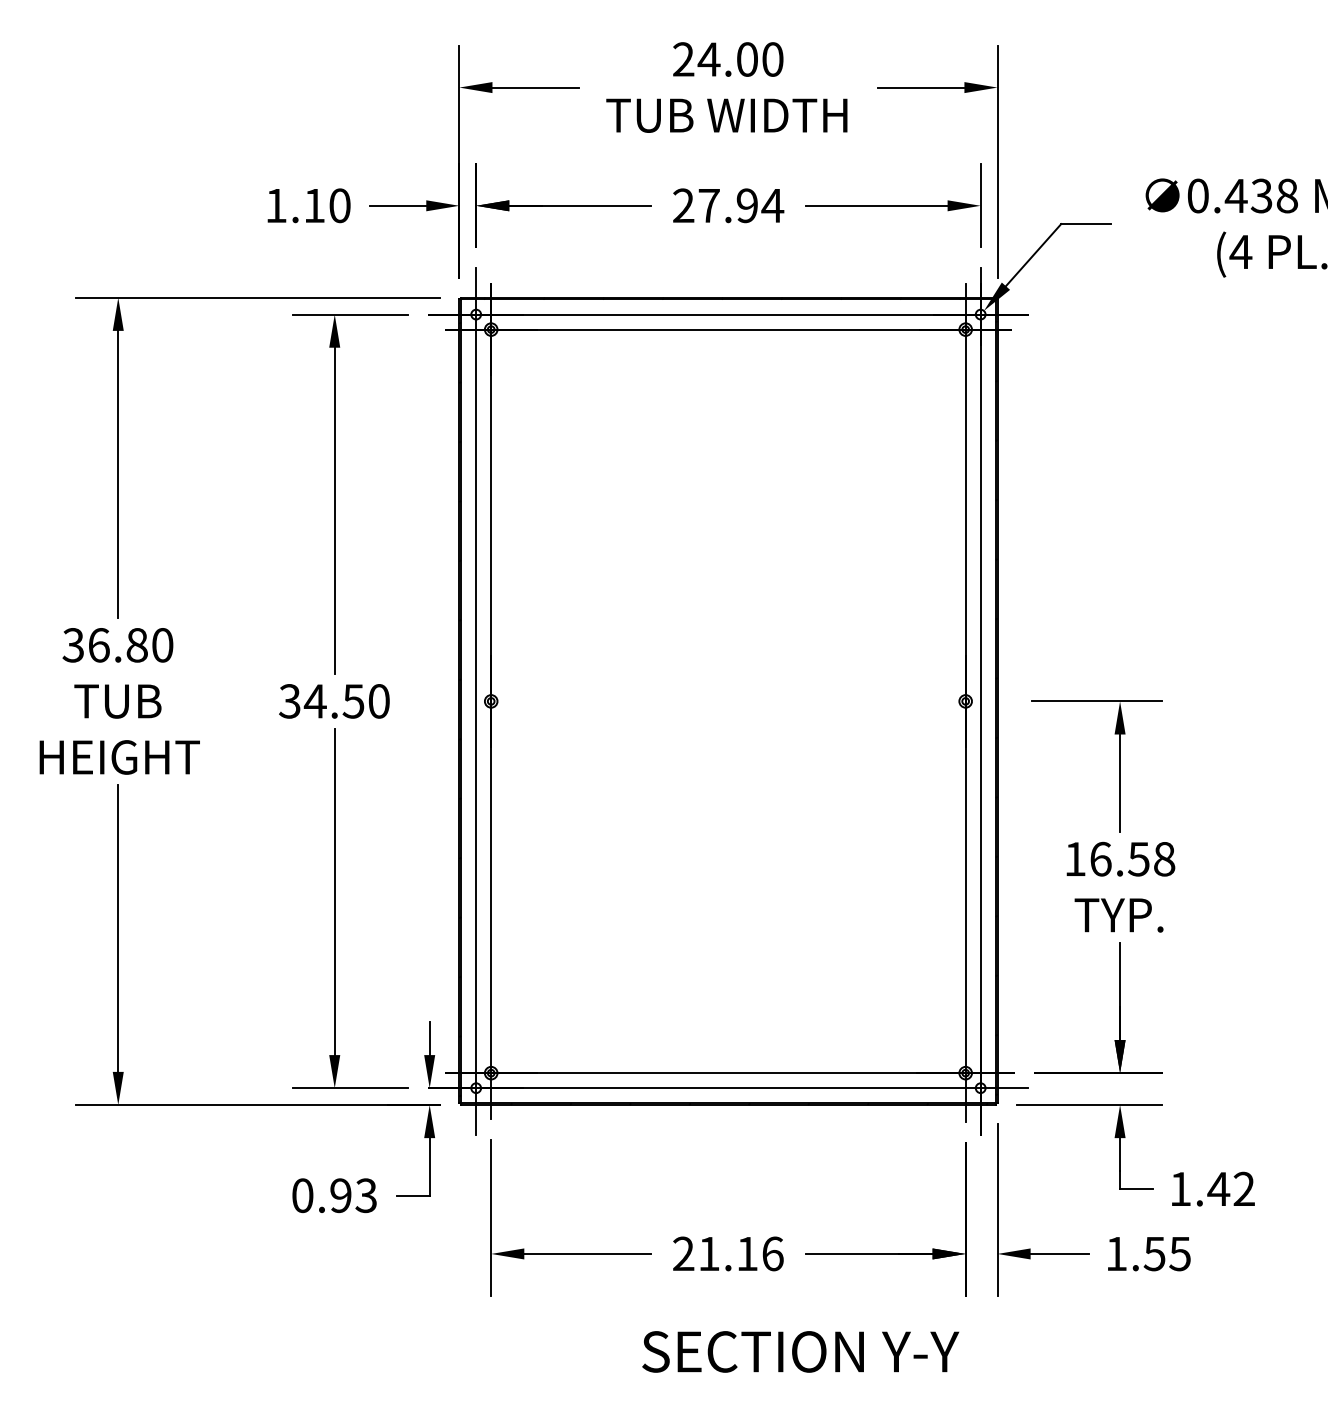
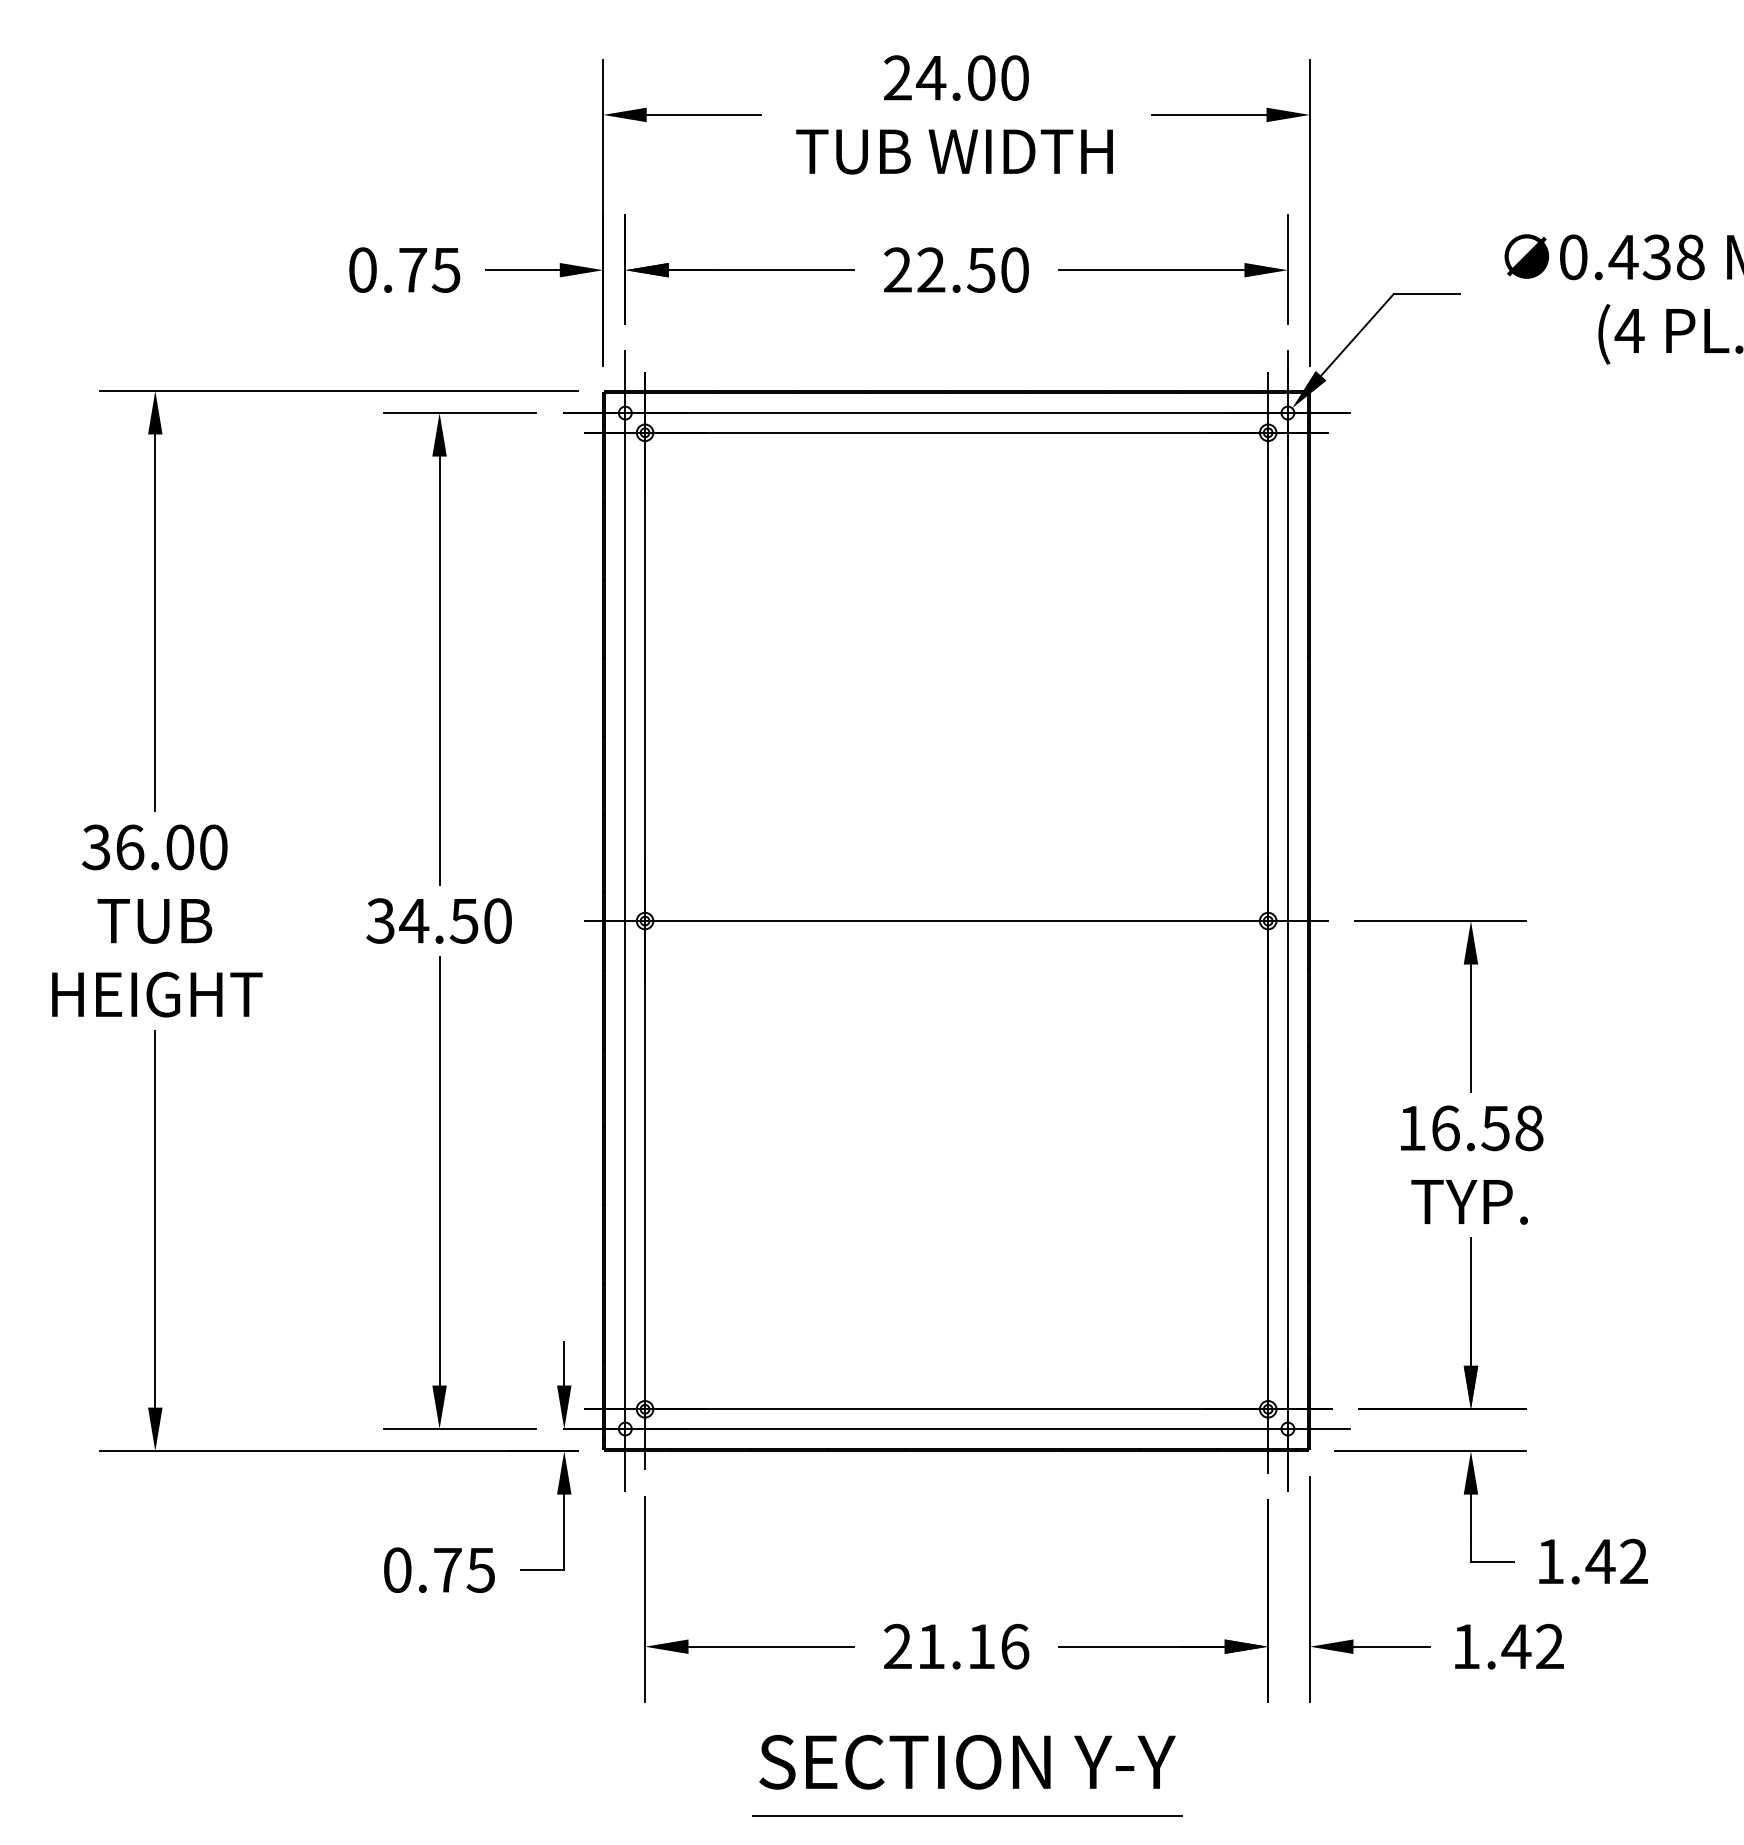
text: (308, 205) -> (405, 269), 1.10 -> 0.75
text: (741, 205) -> (973, 269), 27.94 -> 22.50
text: (136, 645) -> (179, 847), 36.80 -> 36.00
line: (728, 701) -> (956, 921), added
text: (353, 1195) -> (464, 1569), 0.93 -> 0.75
text: (1166, 1253) -> (1531, 1646), 1.55 -> 1.42
text: (800, 1351) -> (967, 1761), moved
line: (736, 1382) -> (967, 1815), added

